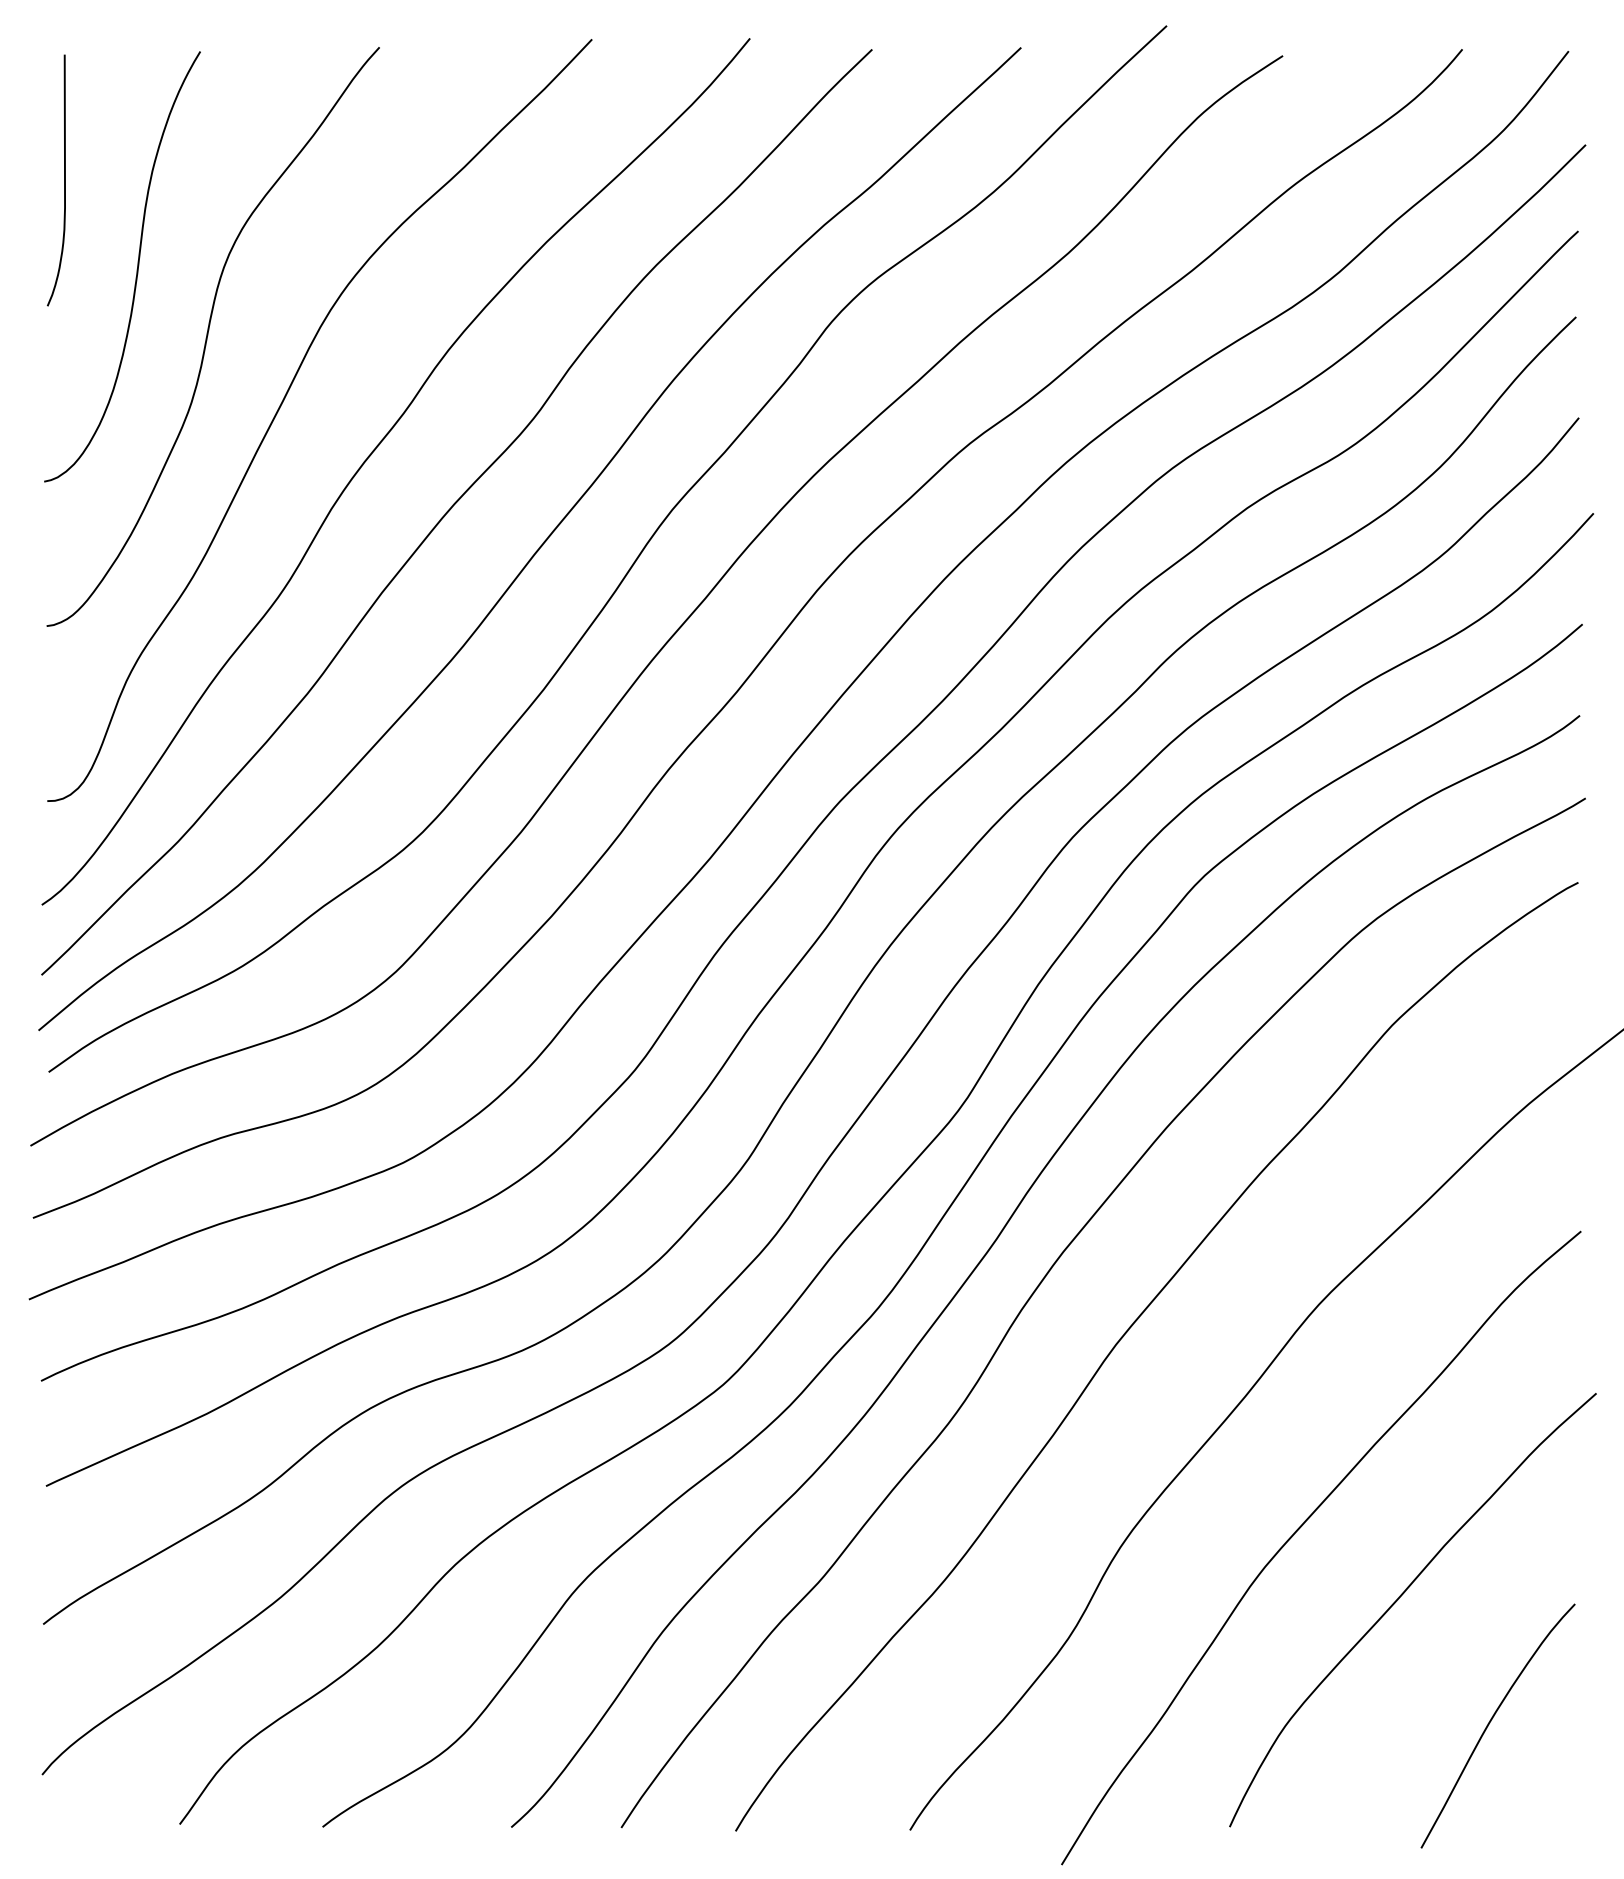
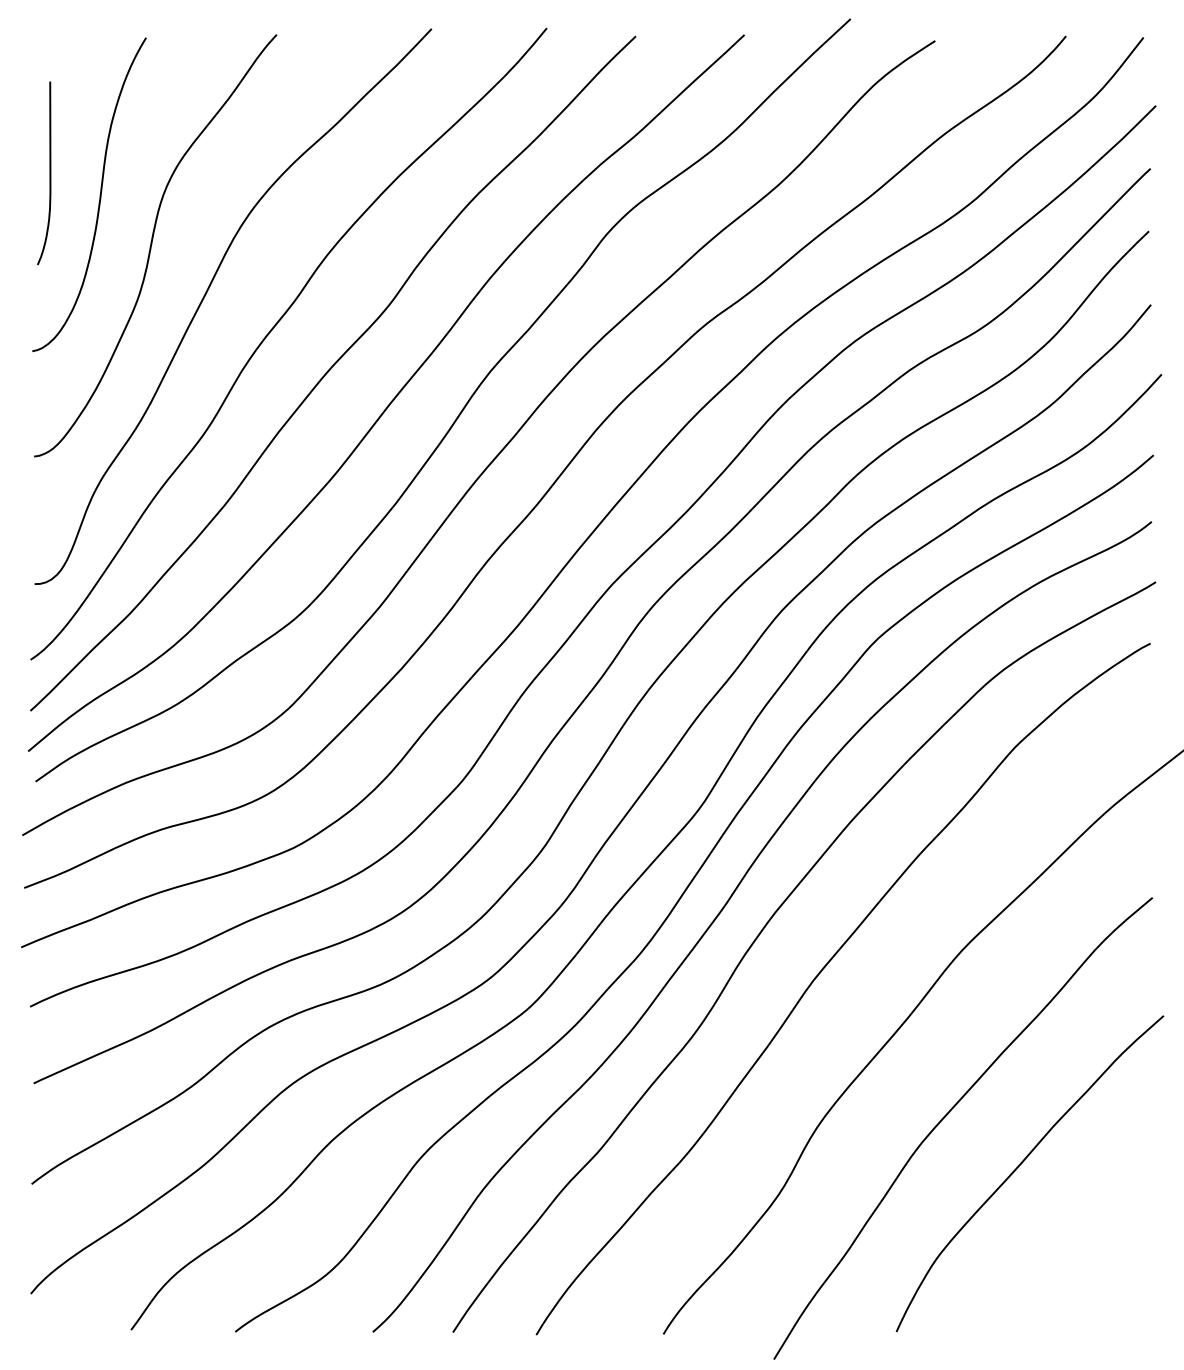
curve: (64, 180) -> (50, 173), moved
curve: (1491, 1721) -> (1087, 1254), removed

